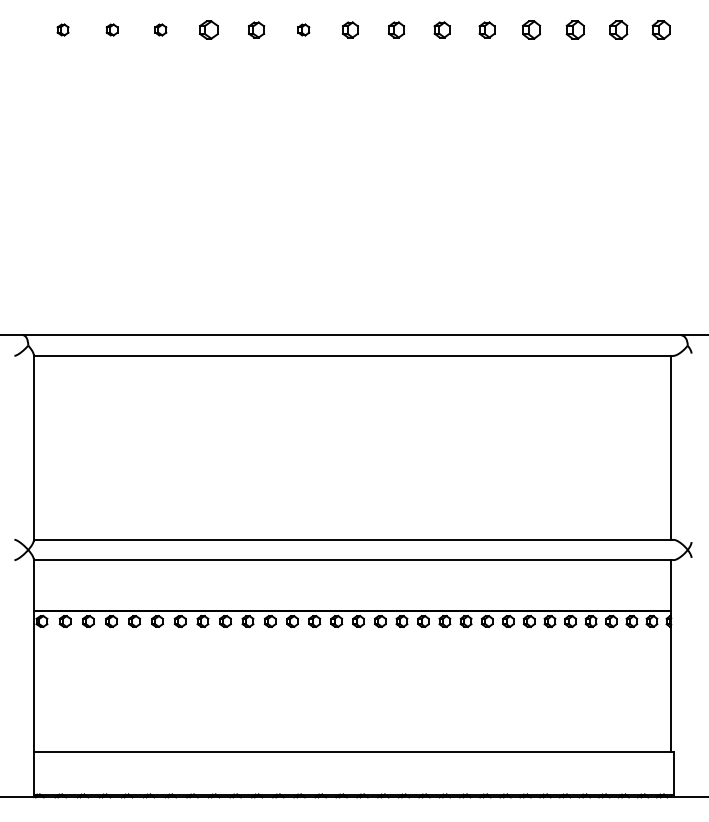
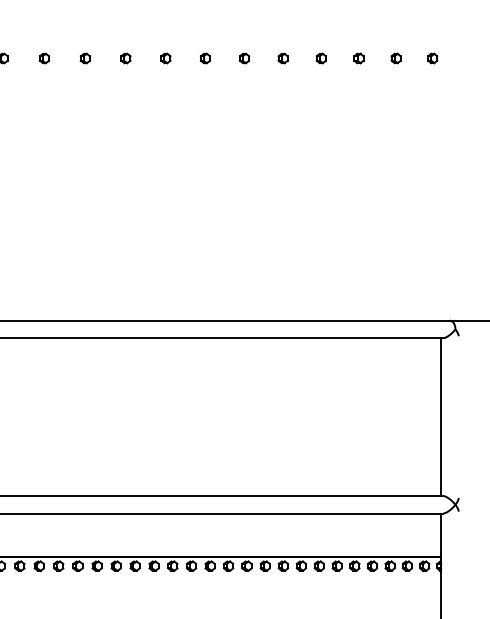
part: (208, 29) -> (44, 58), size x0.62
part: (256, 29) -> (85, 58), size x0.71
part: (350, 29) -> (165, 58), size x0.71
part: (396, 29) -> (205, 58), size x0.71
part: (441, 29) -> (244, 58), size x0.71
part: (486, 29) -> (282, 58), size x0.71
part: (531, 29) -> (321, 58), size x0.62
part: (575, 29) -> (359, 58), size x0.62
part: (618, 29) -> (395, 58), size x0.62
part: (661, 29) -> (432, 58), size x0.62

